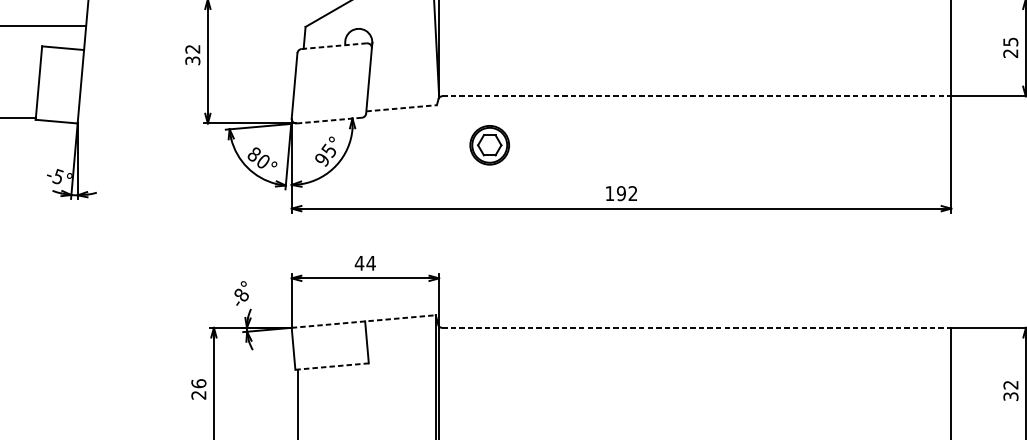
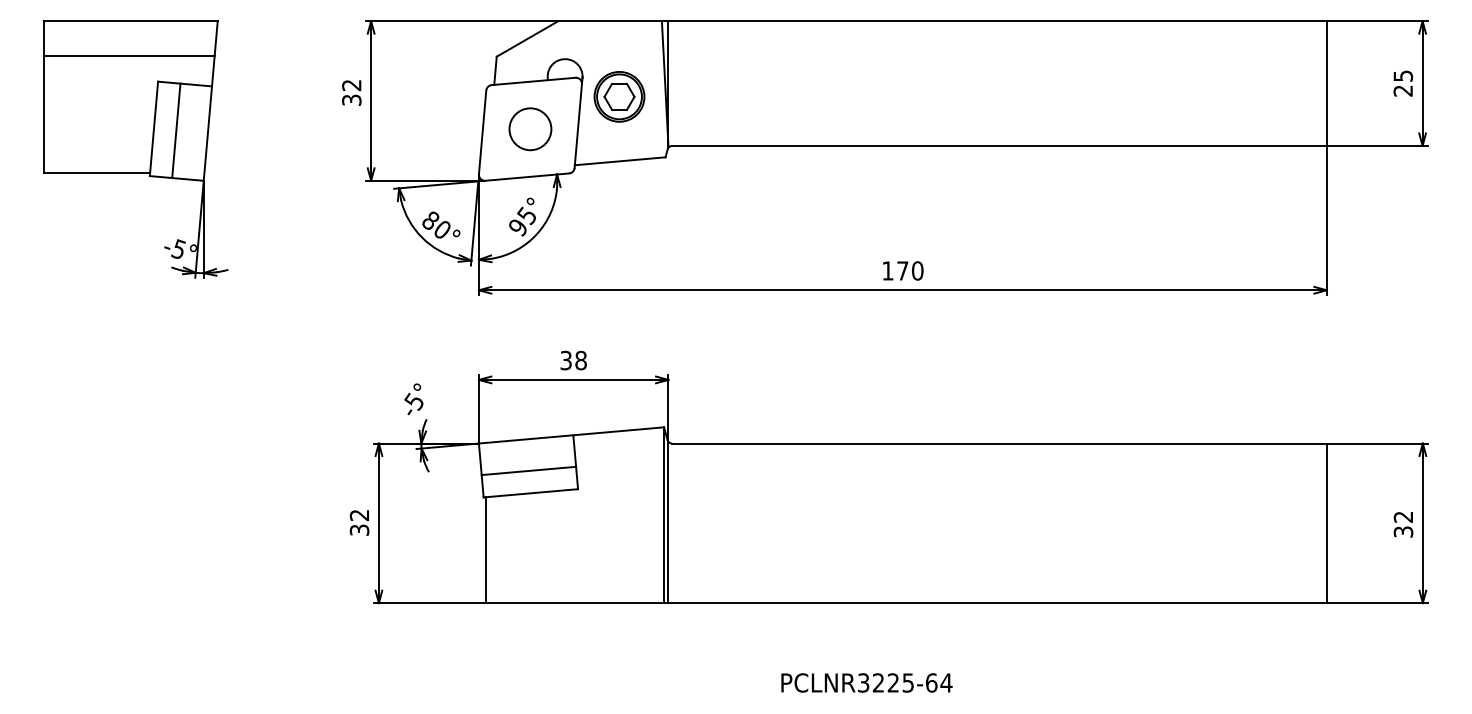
line: (334, 46) -> (534, 81), dashed -> solid
circle: (331, 83) -> (530, 129), added
line: (56, 84) -> (176, 130), added
line: (697, 96) -> (1000, 145), dashed -> solid
line: (401, 108) -> (620, 161), dashed -> solid
line: (329, 120) -> (527, 177), dashed -> solid
part: (489, 145) -> (619, 96), moved
text: (627, 193) -> (910, 270), 192 -> 170
text: (365, 263) -> (573, 360), 44 -> 38
text: (240, 295) -> (413, 401), -8° -> -5°
line: (363, 321) -> (571, 435), dashed -> solid
line: (697, 327) -> (1000, 443), dashed -> solid
line: (330, 348) -> (528, 470), added
line: (332, 366) -> (531, 493), dashed -> solid
text: (198, 389) -> (359, 522), 26 -> 32

